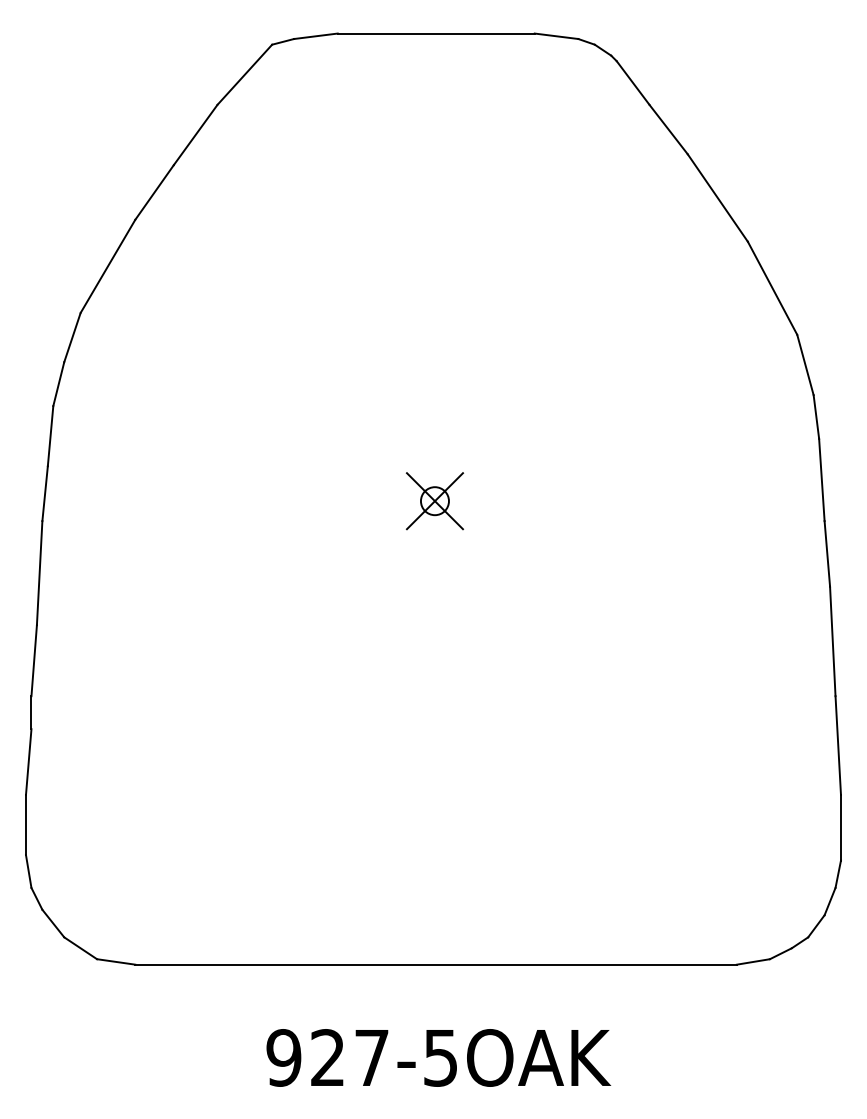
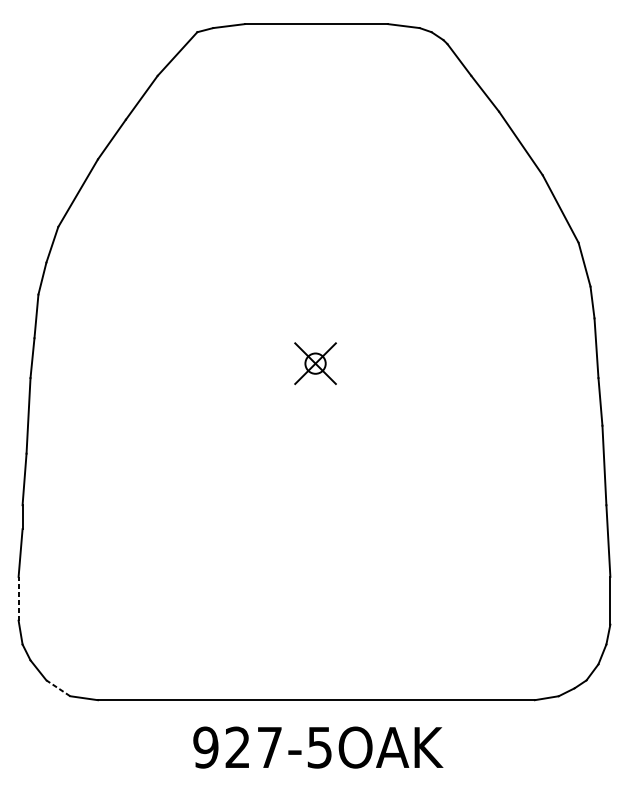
line: (26, 824) -> (18, 598), solid -> dashed
line: (80, 948) -> (58, 688), solid -> dashed
text: (438, 1057) -> (318, 747), moved

